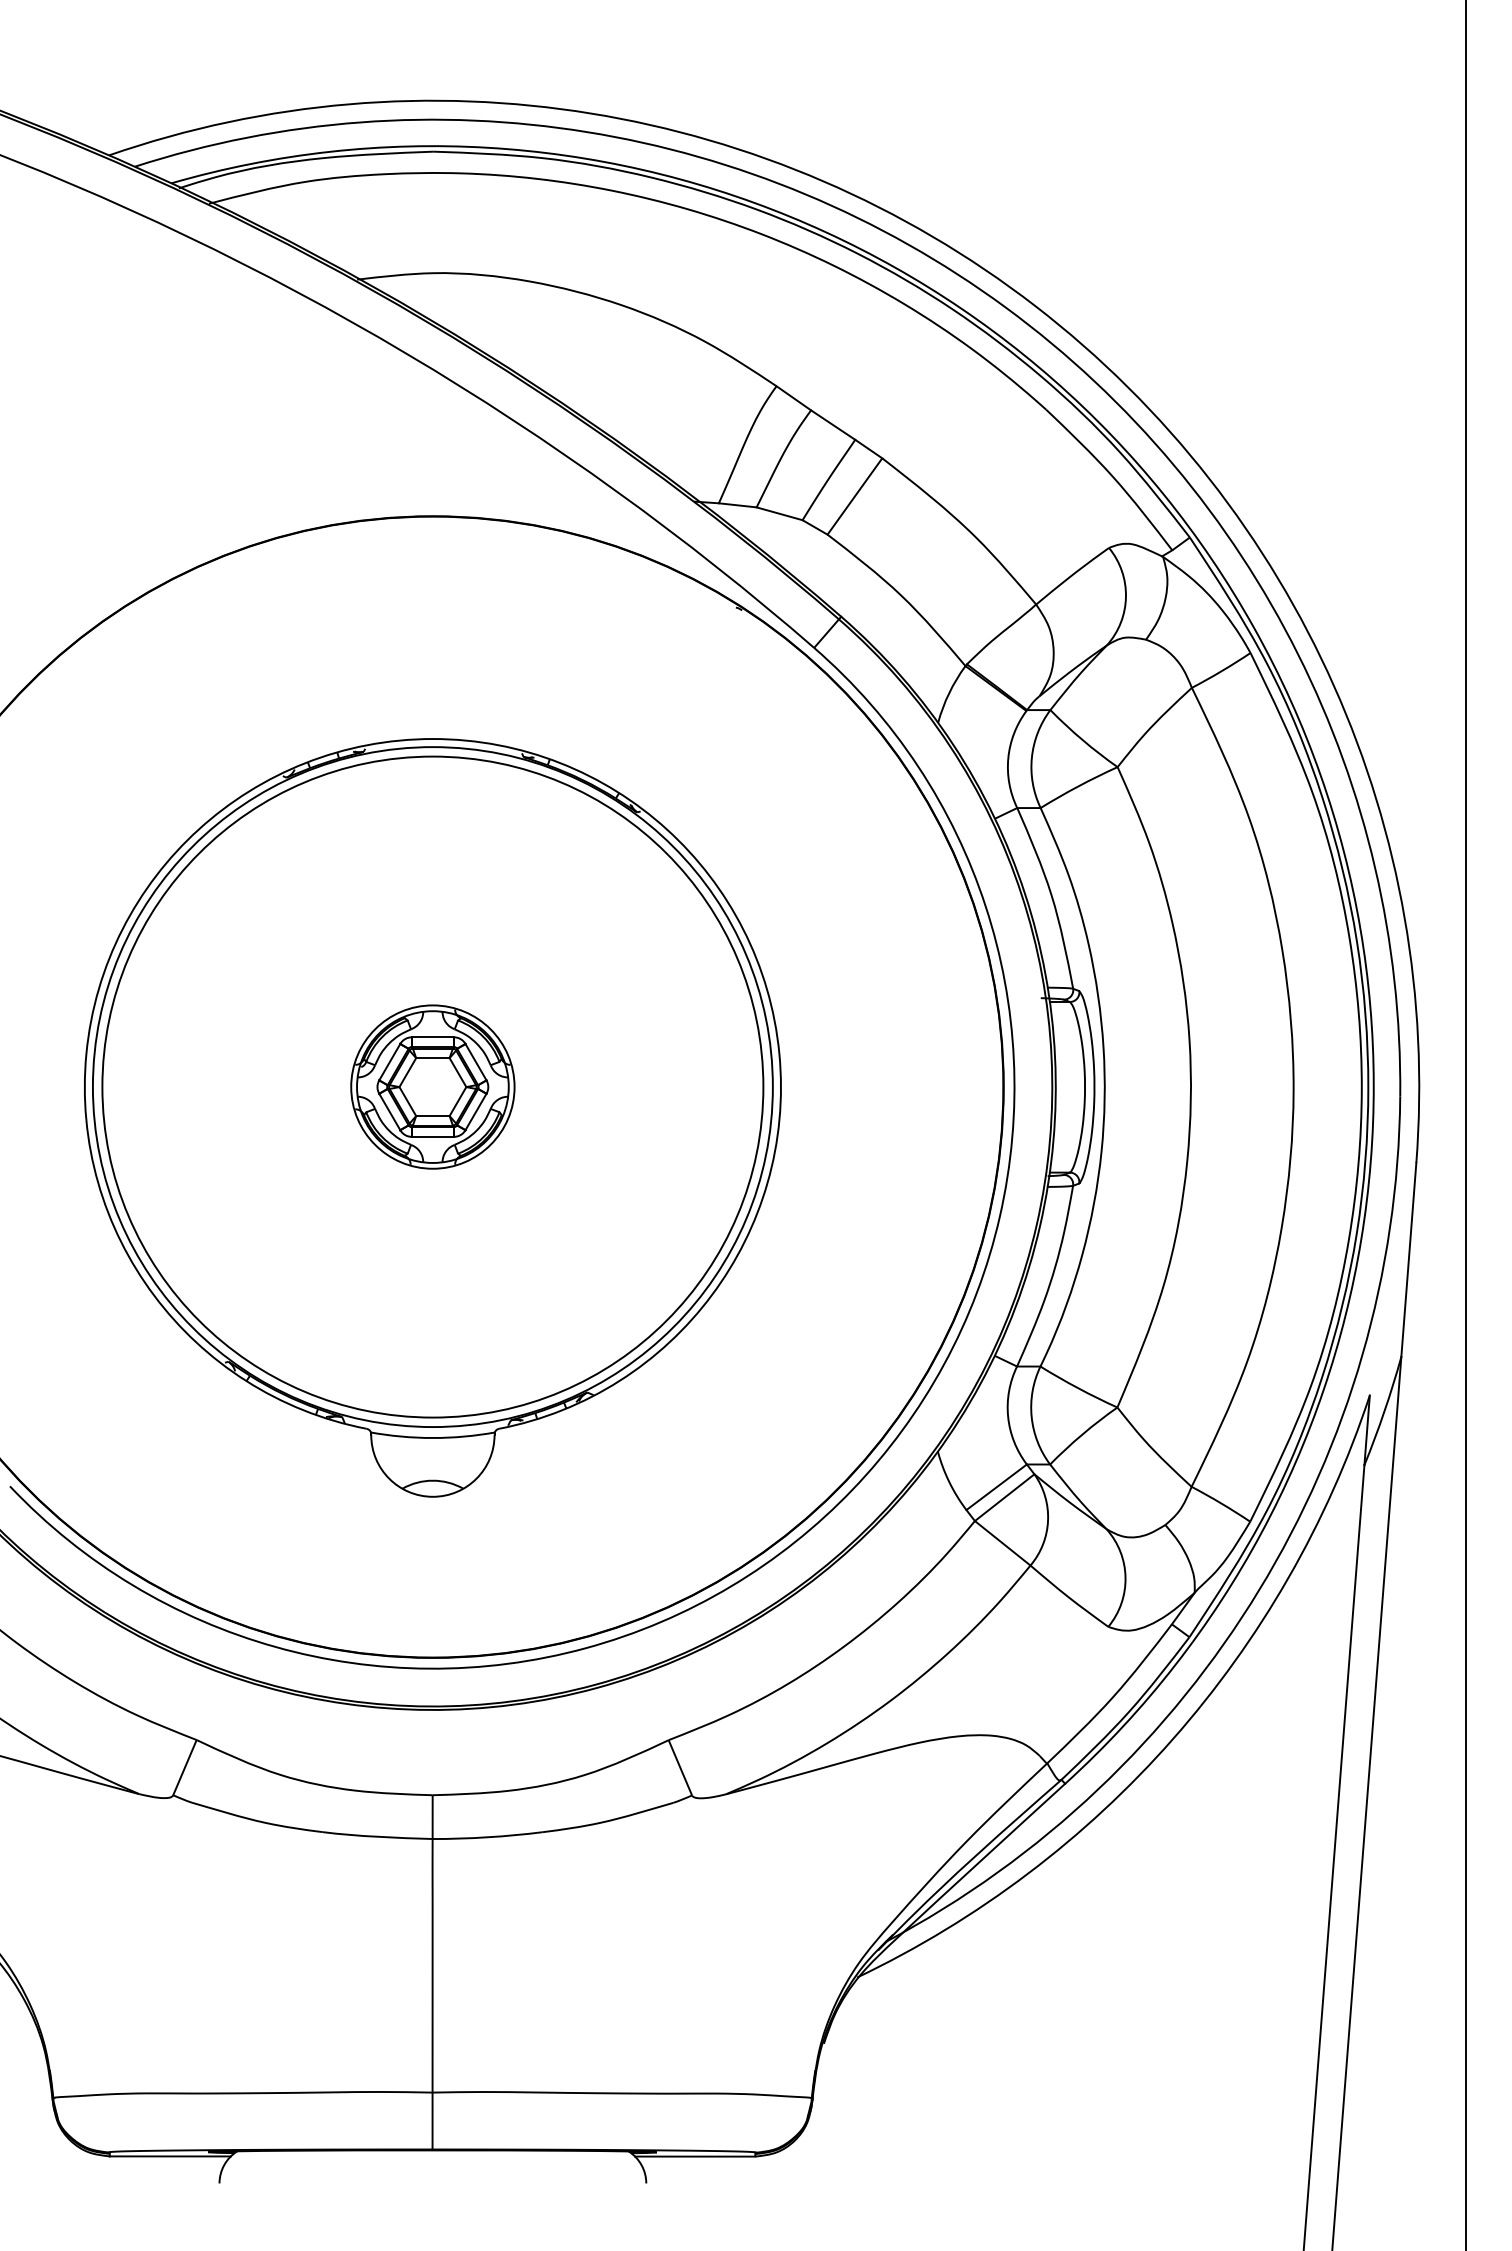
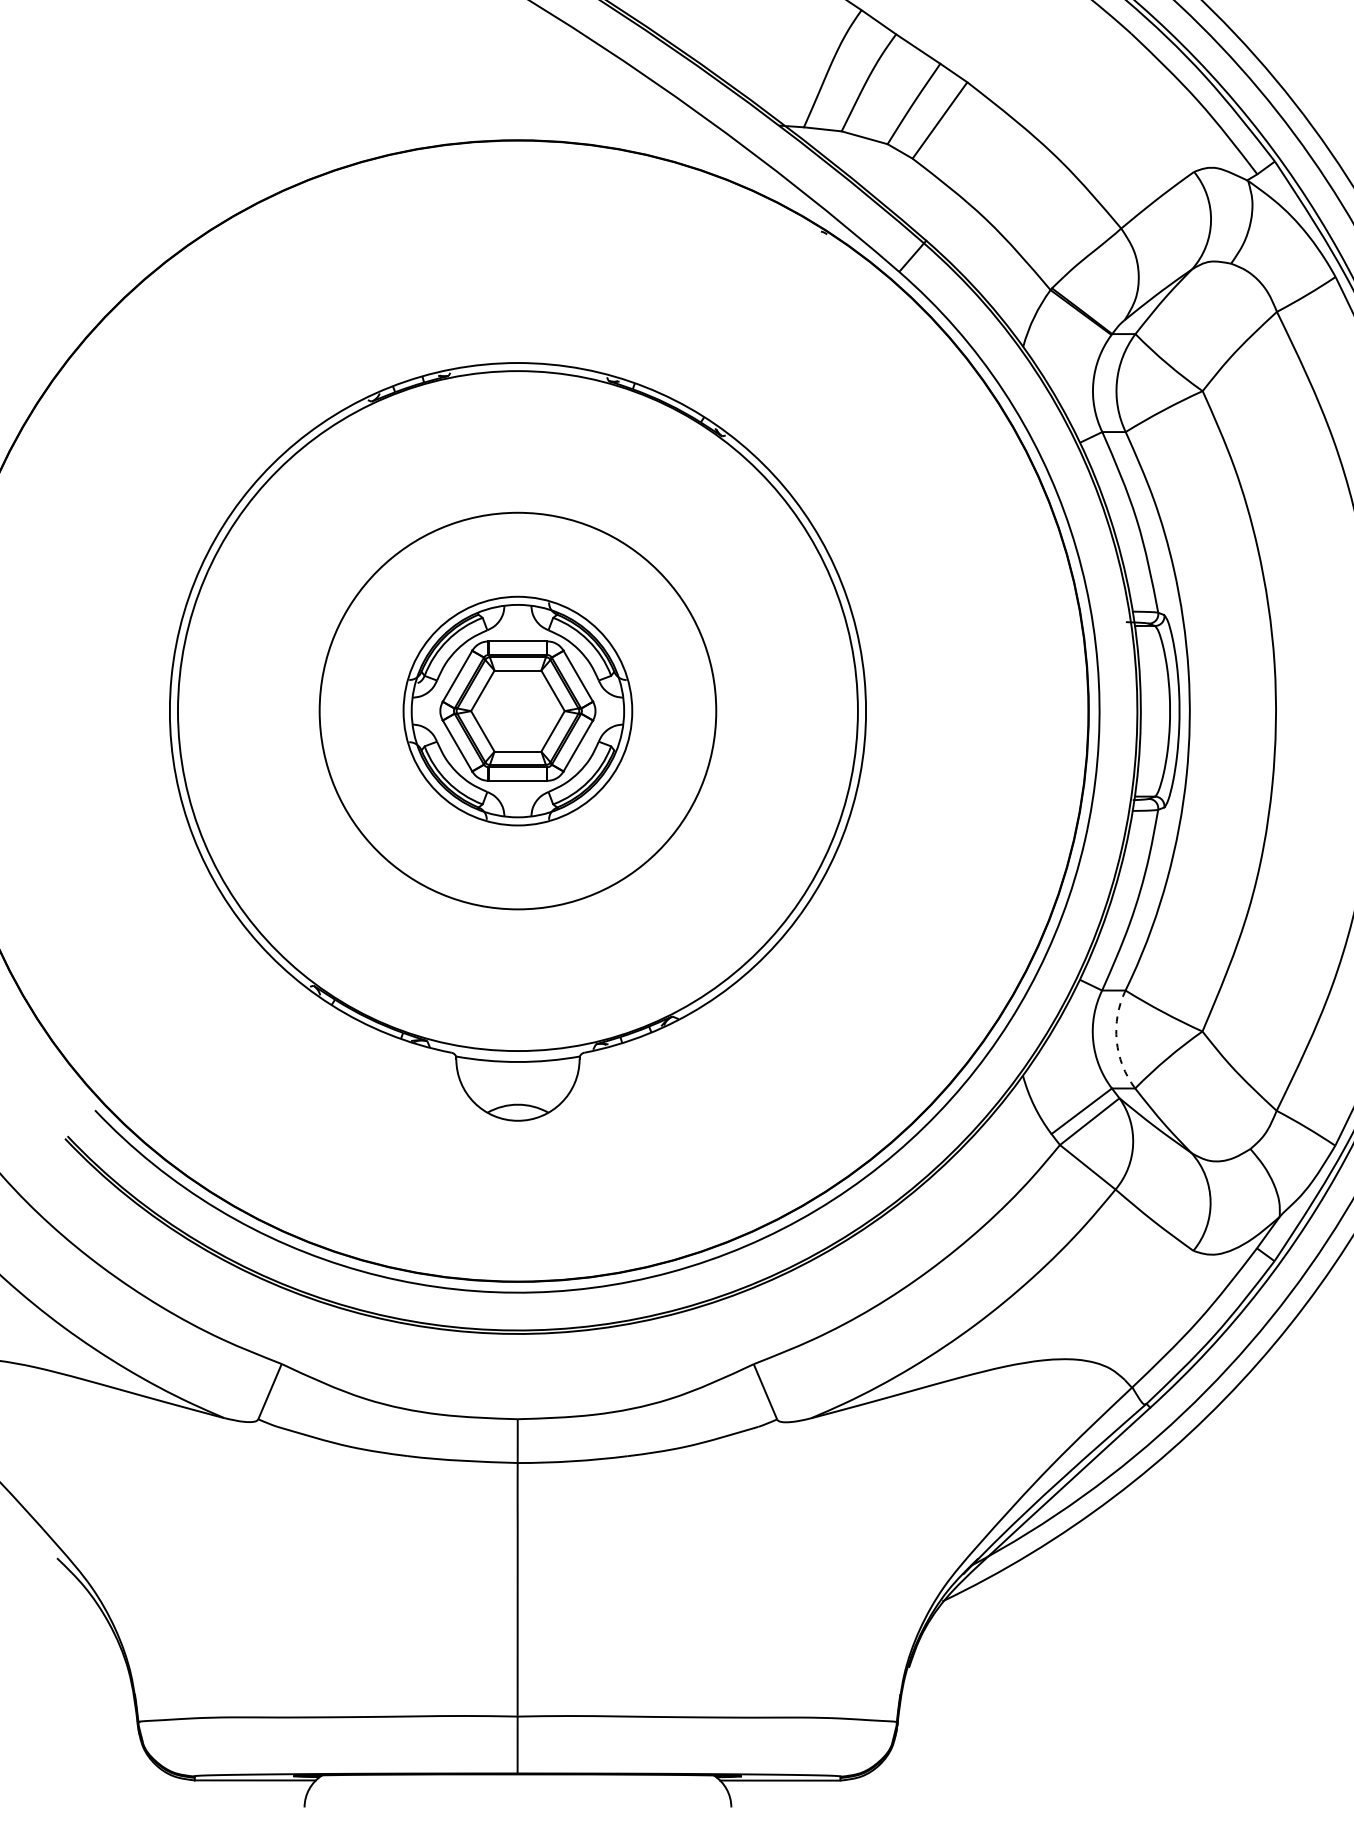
circle: (432, 1086) -> (517, 710), size x0.6
part: (432, 1086) -> (517, 710), size x1.4
arc: (1031, 1416) -> (1116, 1040), solid -> dashed

